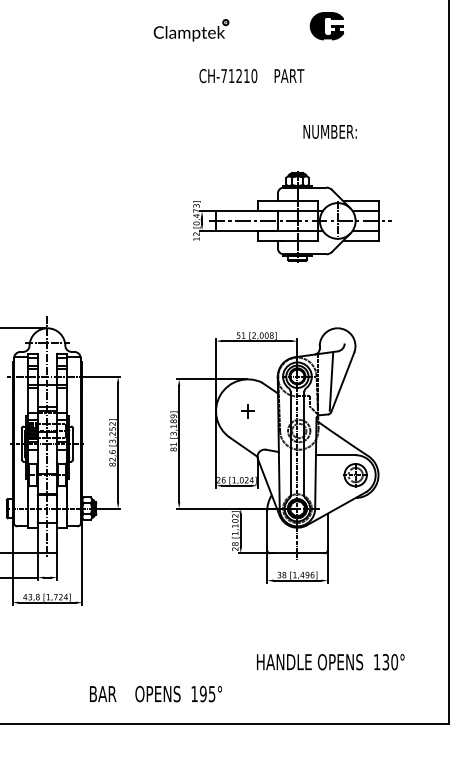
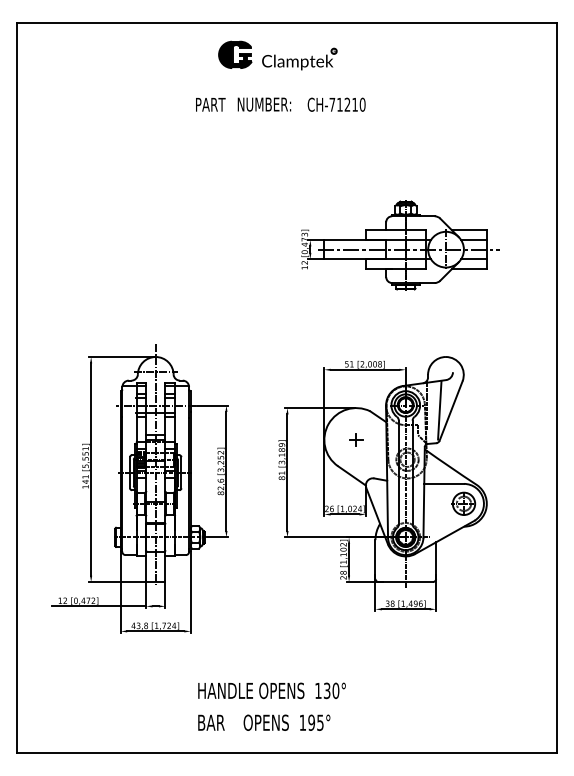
part: (327, 25) -> (235, 54), moved
text: (289, 75) -> (210, 104), moved
text: (330, 131) -> (264, 104), moved
text: (330, 661) -> (271, 690), moved

